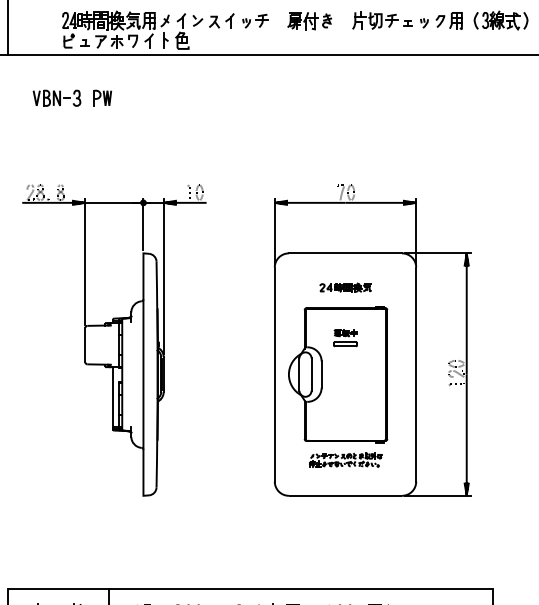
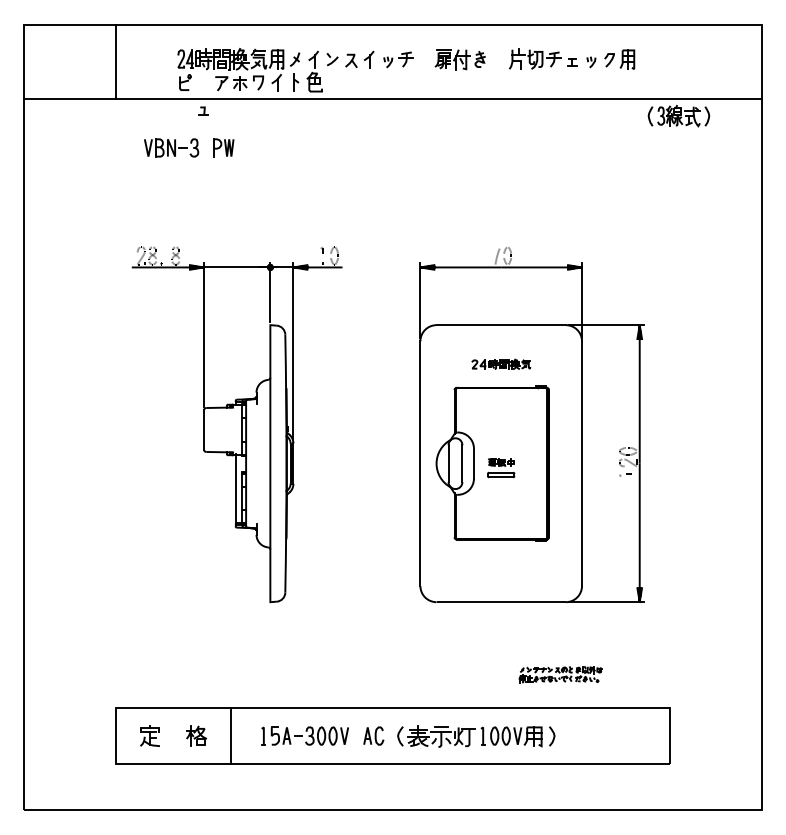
part: (500, 20) -> (678, 116), moved
part: (84, 42) -> (203, 110), moved
part: (345, 338) -> (501, 468), moved
part: (345, 460) -> (560, 674), moved

